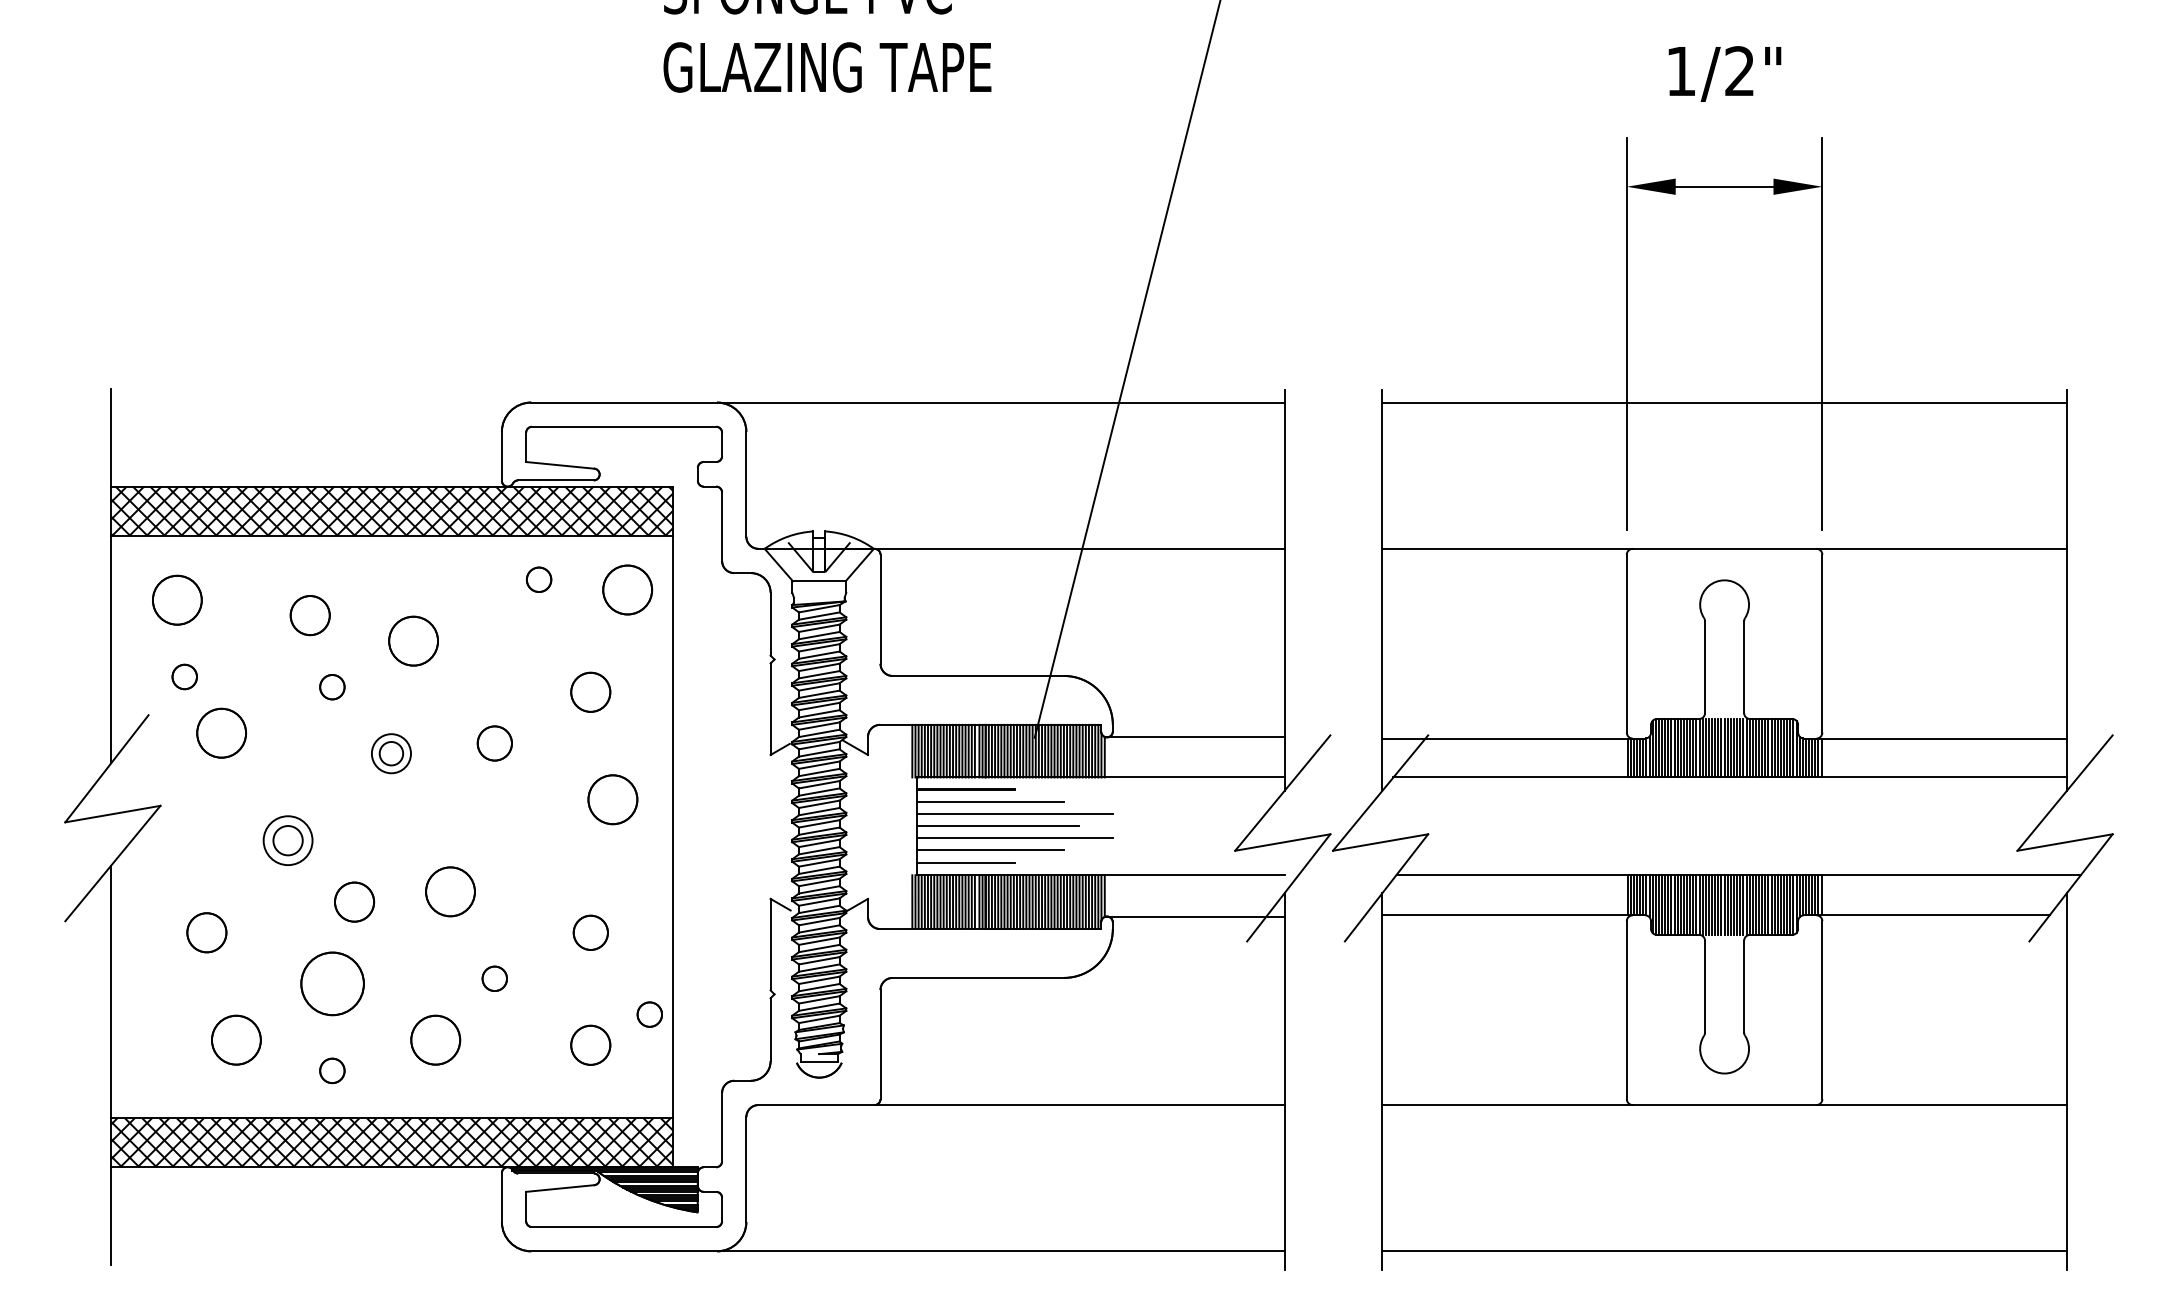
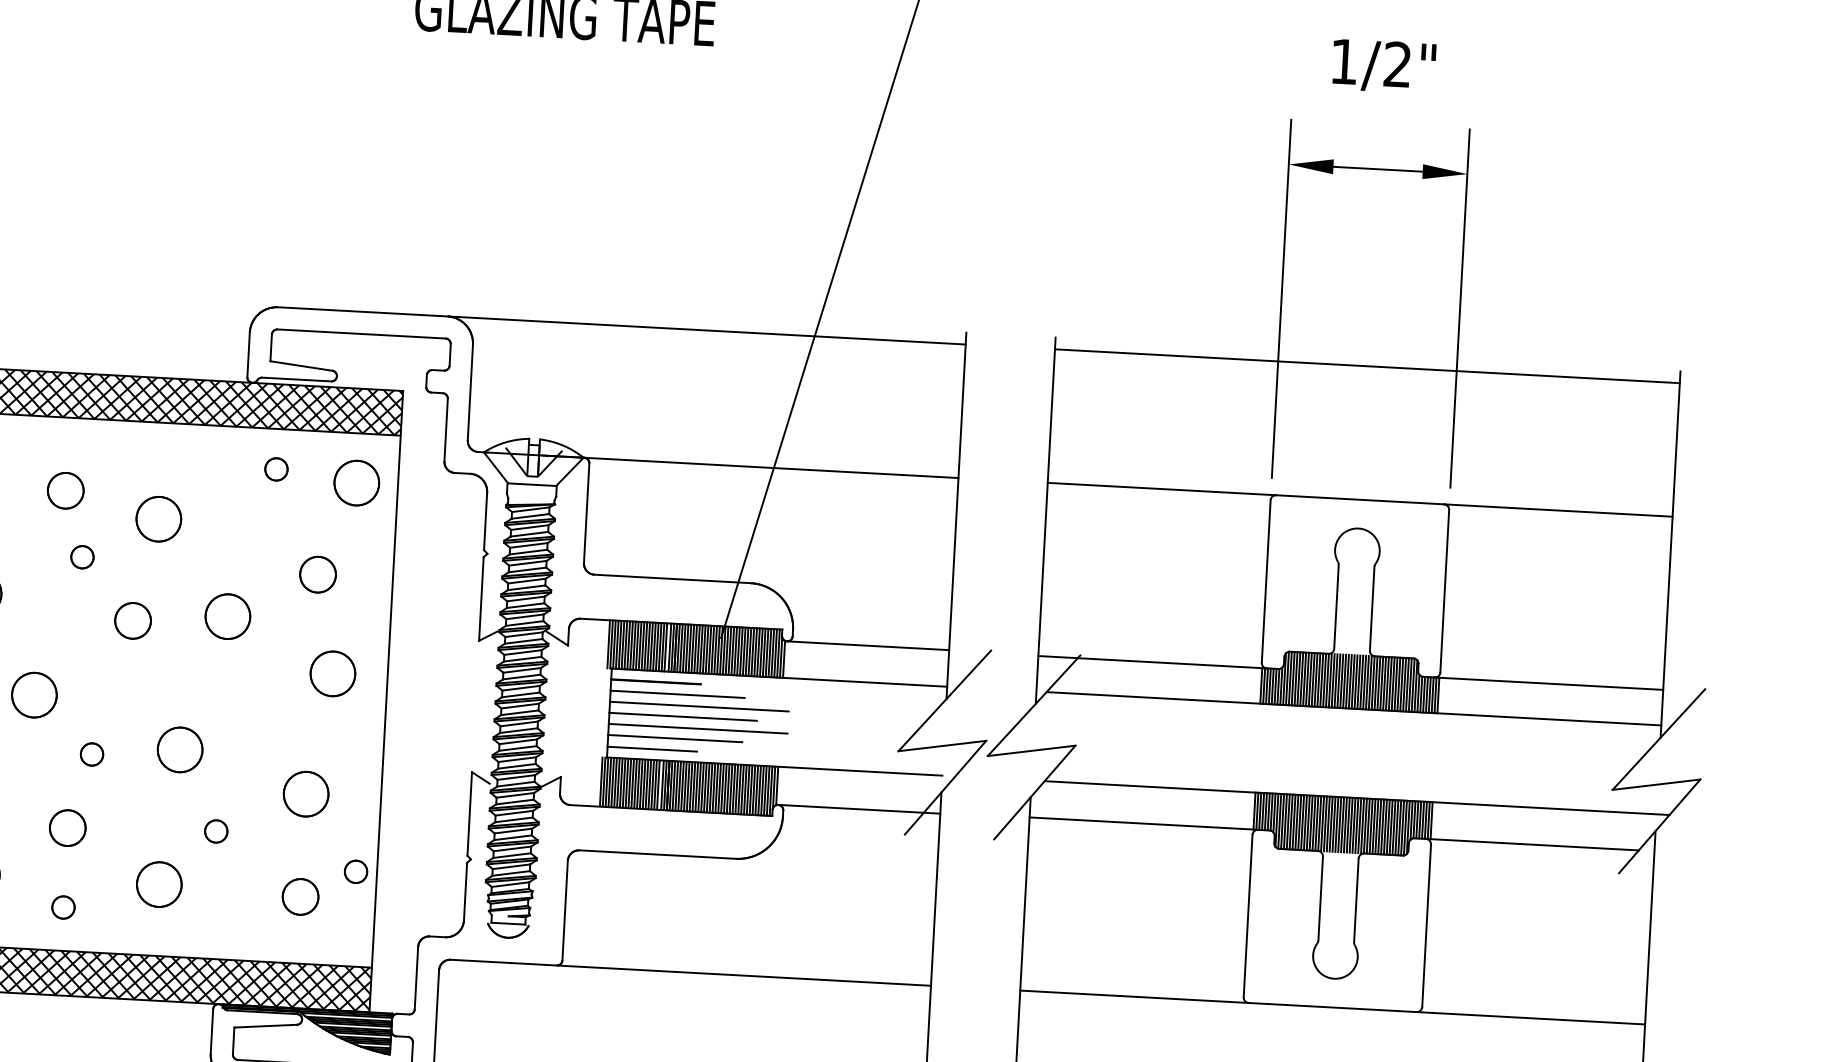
part: (494, 743) -> (227, 616), size x1.43
circle: (391, 753) -> (133, 620), size x1.67
circle: (287, 840) -> (33, 694), size x1.67
part: (354, 901) -> (92, 753), size x0.62
part: (590, 932) -> (305, 793), size x1.43
circle: (331, 983) -> (66, 827), size x0.62

